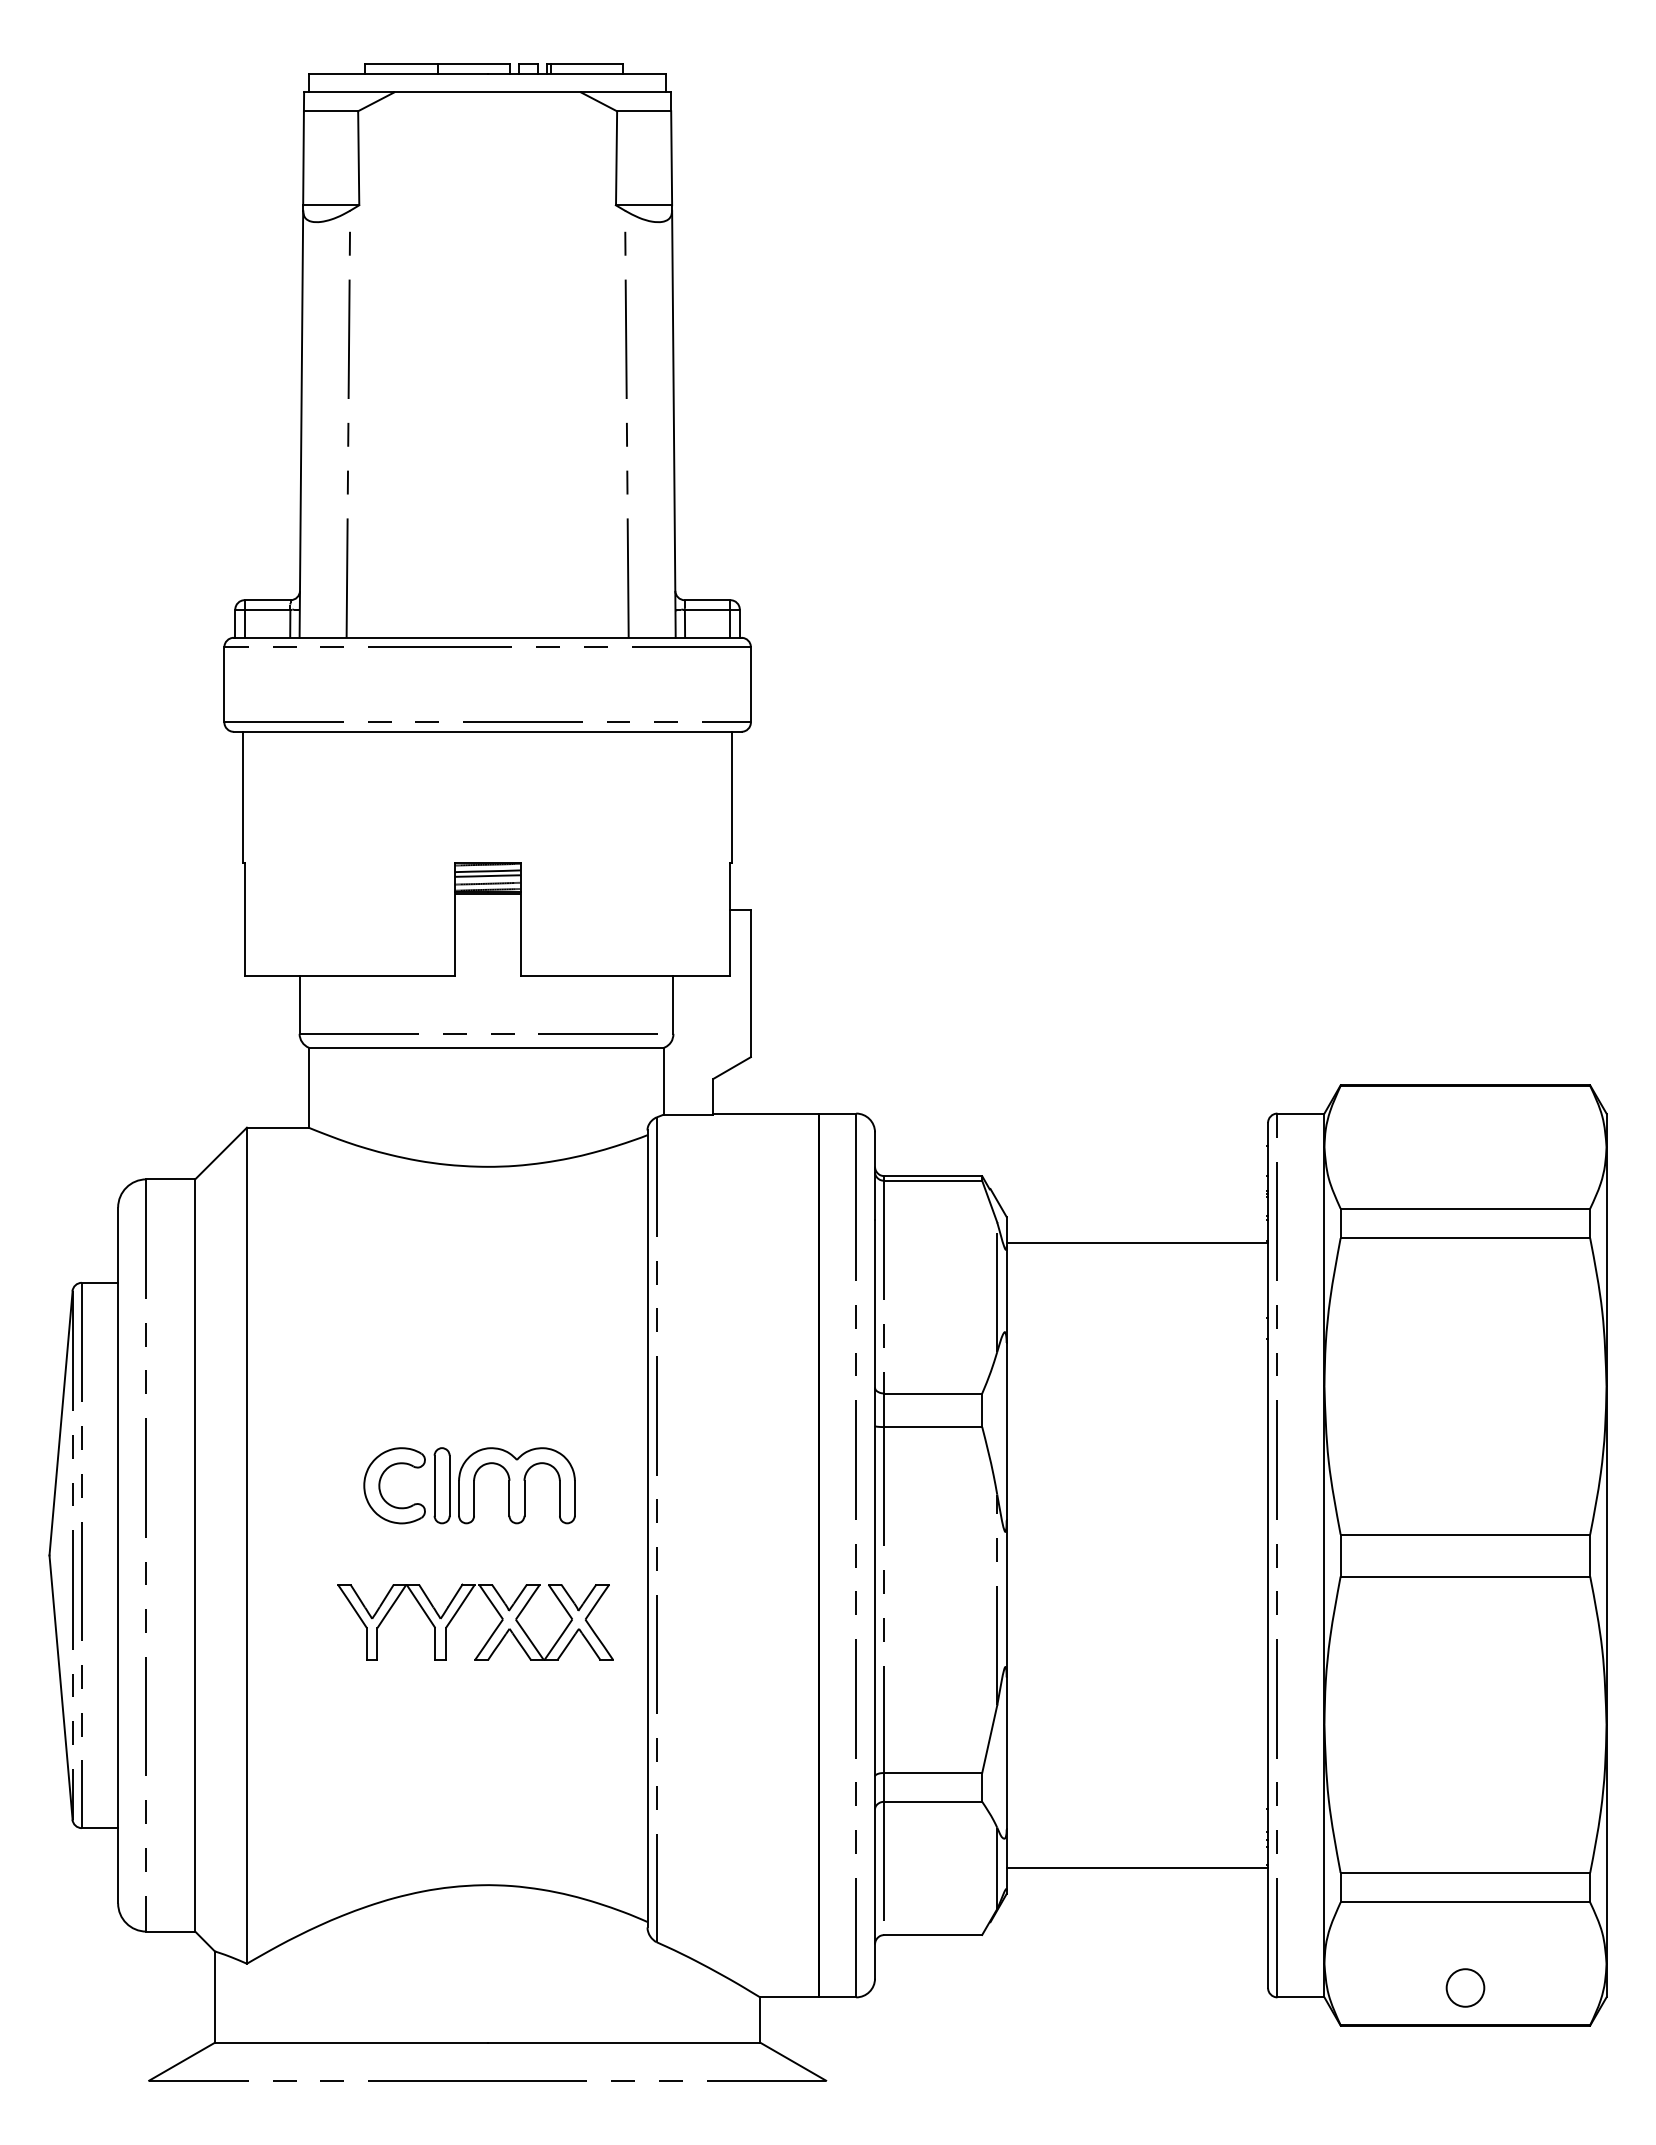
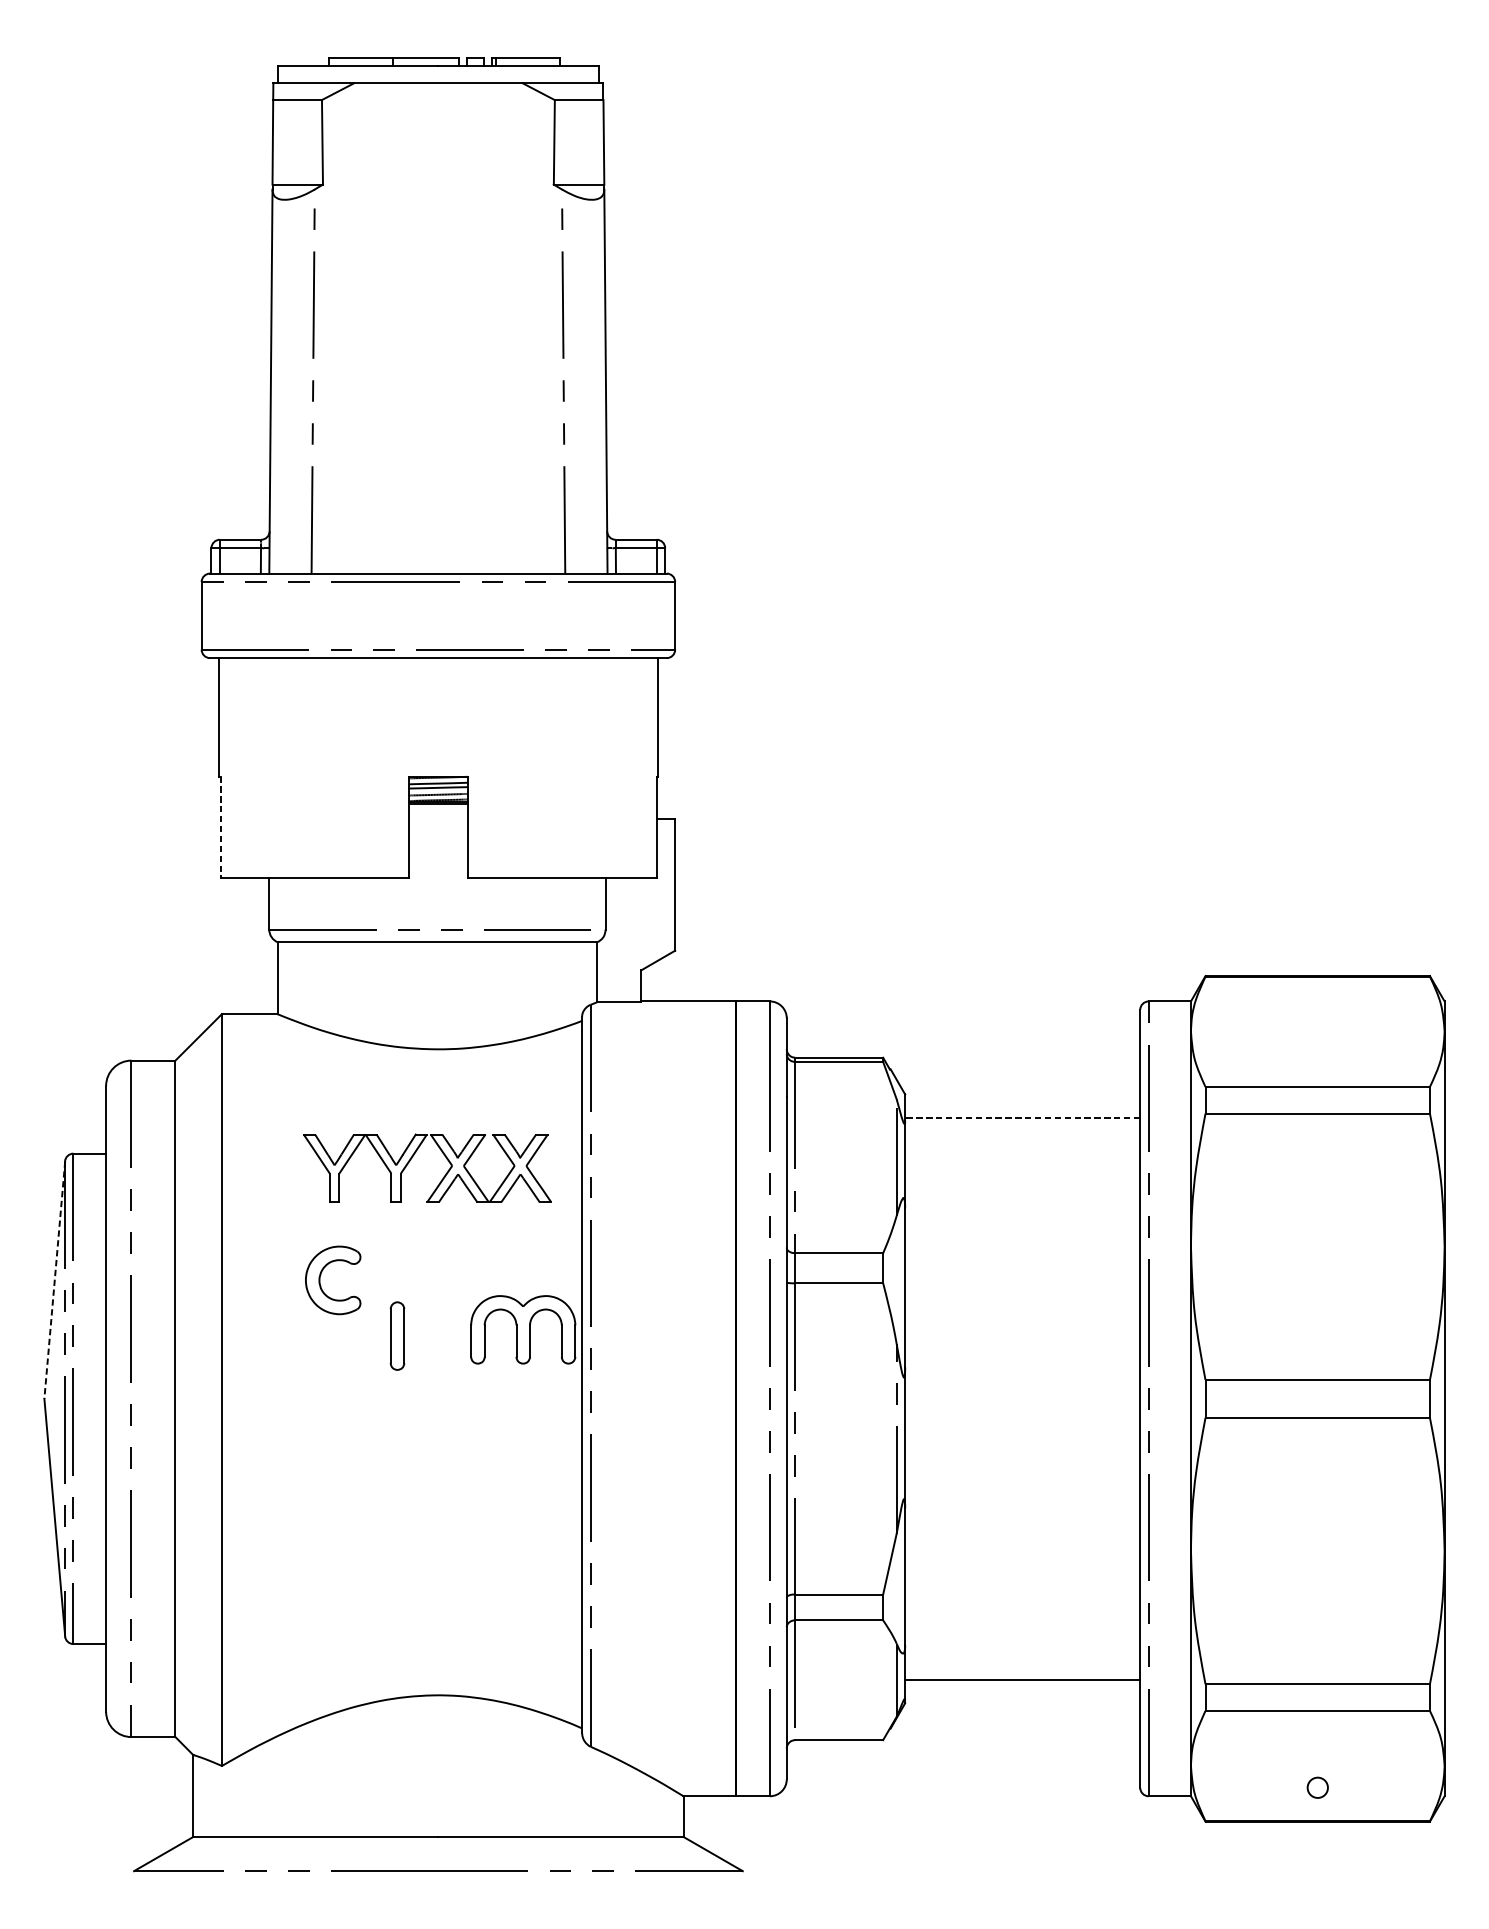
line: (245, 920) -> (220, 827), solid -> dashed
line: (1137, 1243) -> (1022, 1118), solid -> dashed
line: (61, 1423) -> (55, 1280), solid -> dashed
part: (380, 1485) -> (320, 1280), moved
part: (516, 1485) -> (522, 1329), moved
part: (458, 1611) -> (412, 1158), moved
circle: (1465, 1987) -> (1317, 1787), size x0.6

